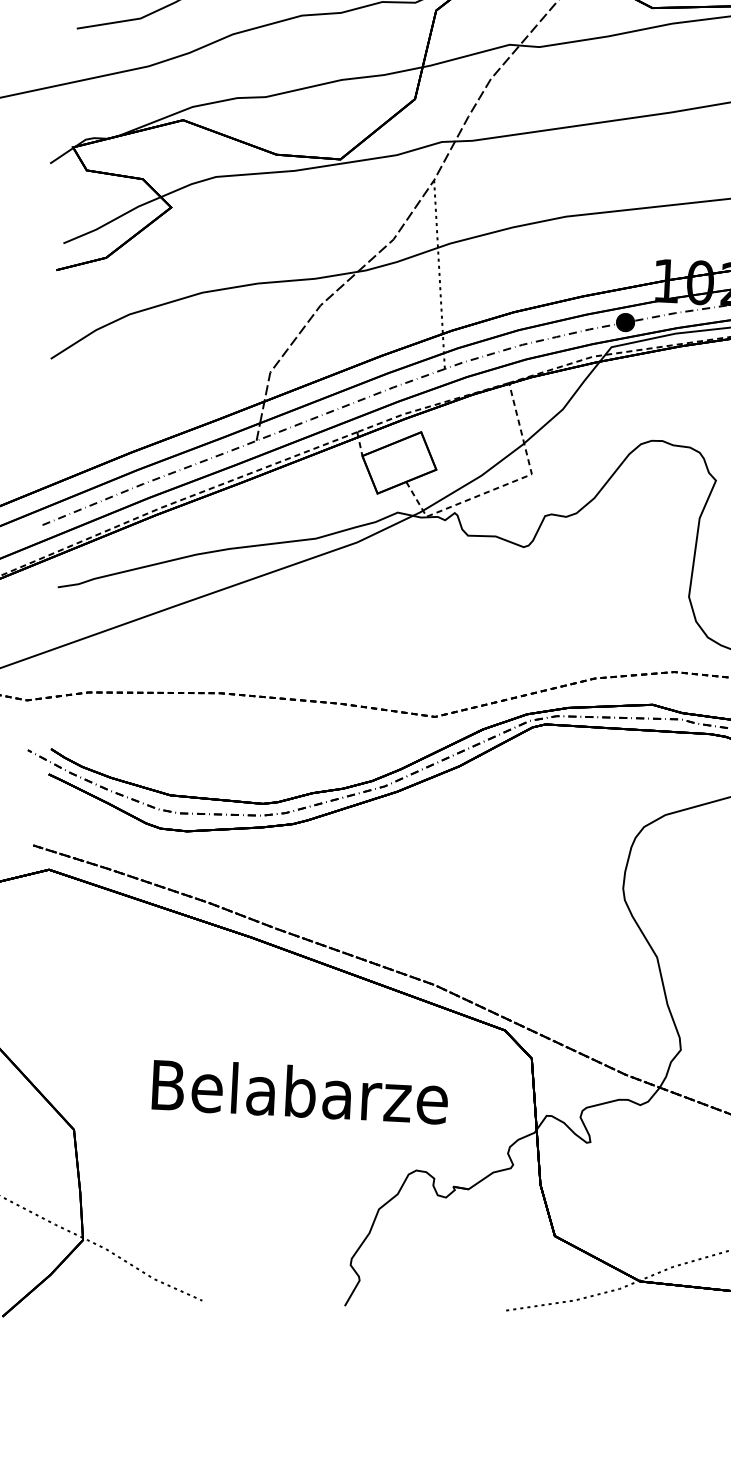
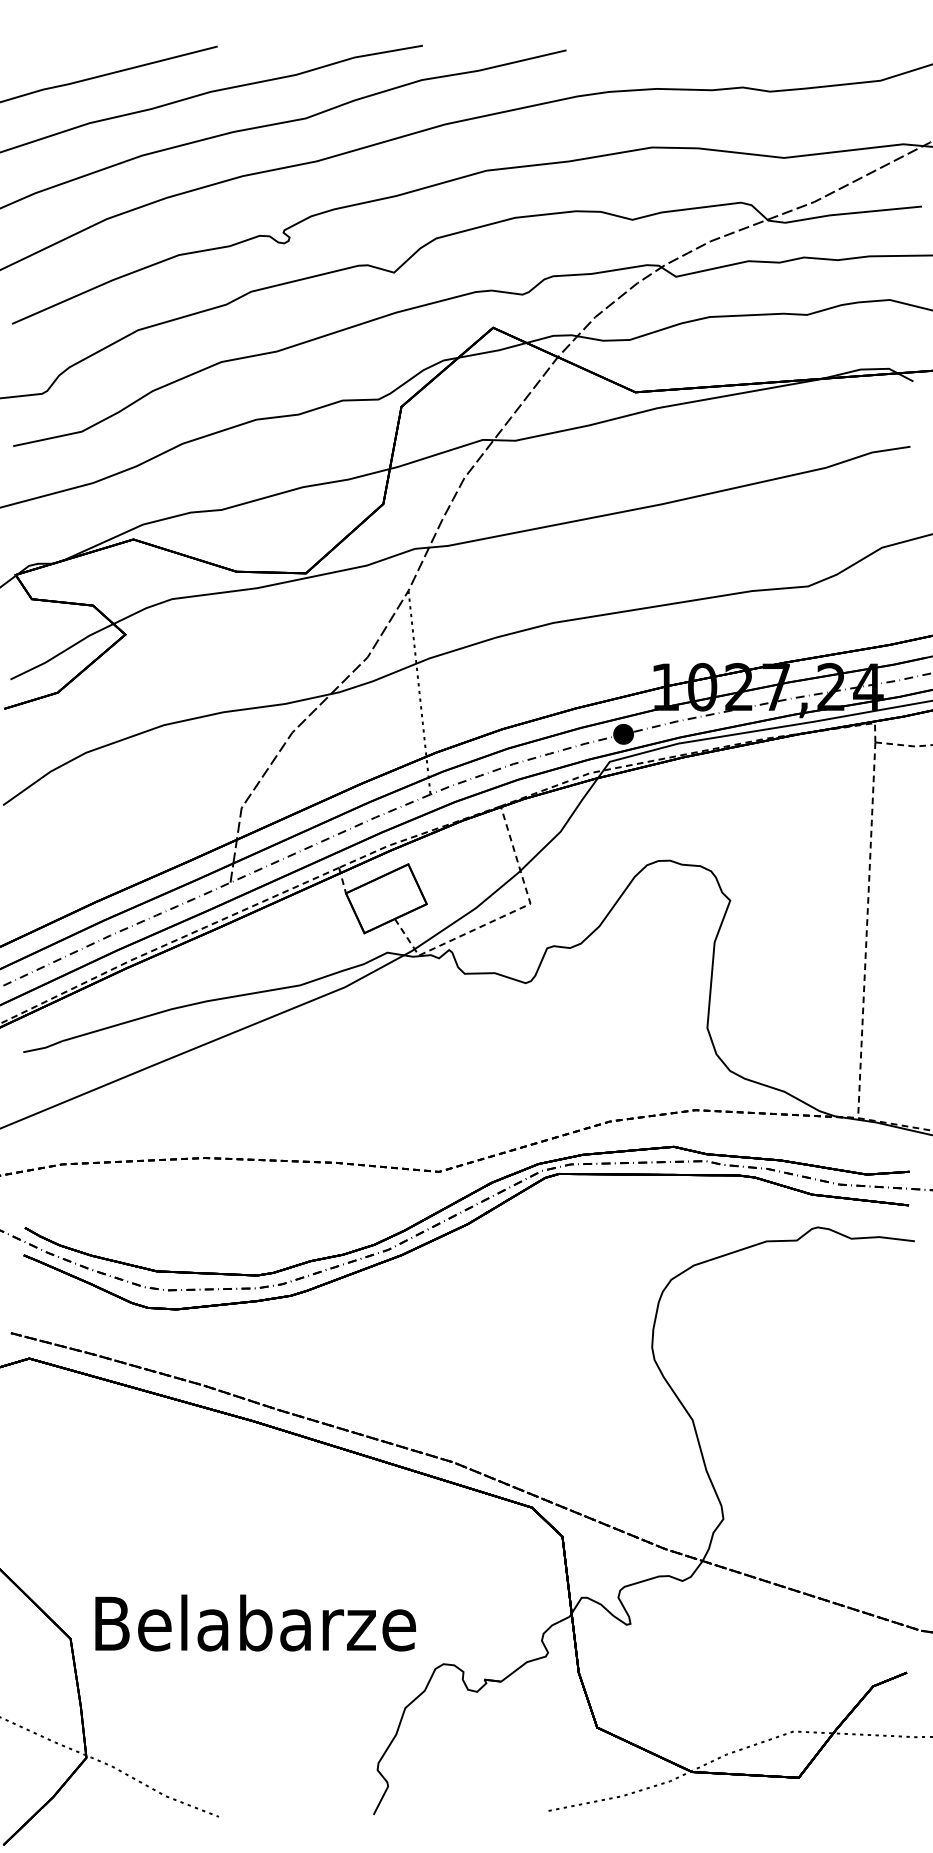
text: (300, 1091) -> (255, 1622), moved

